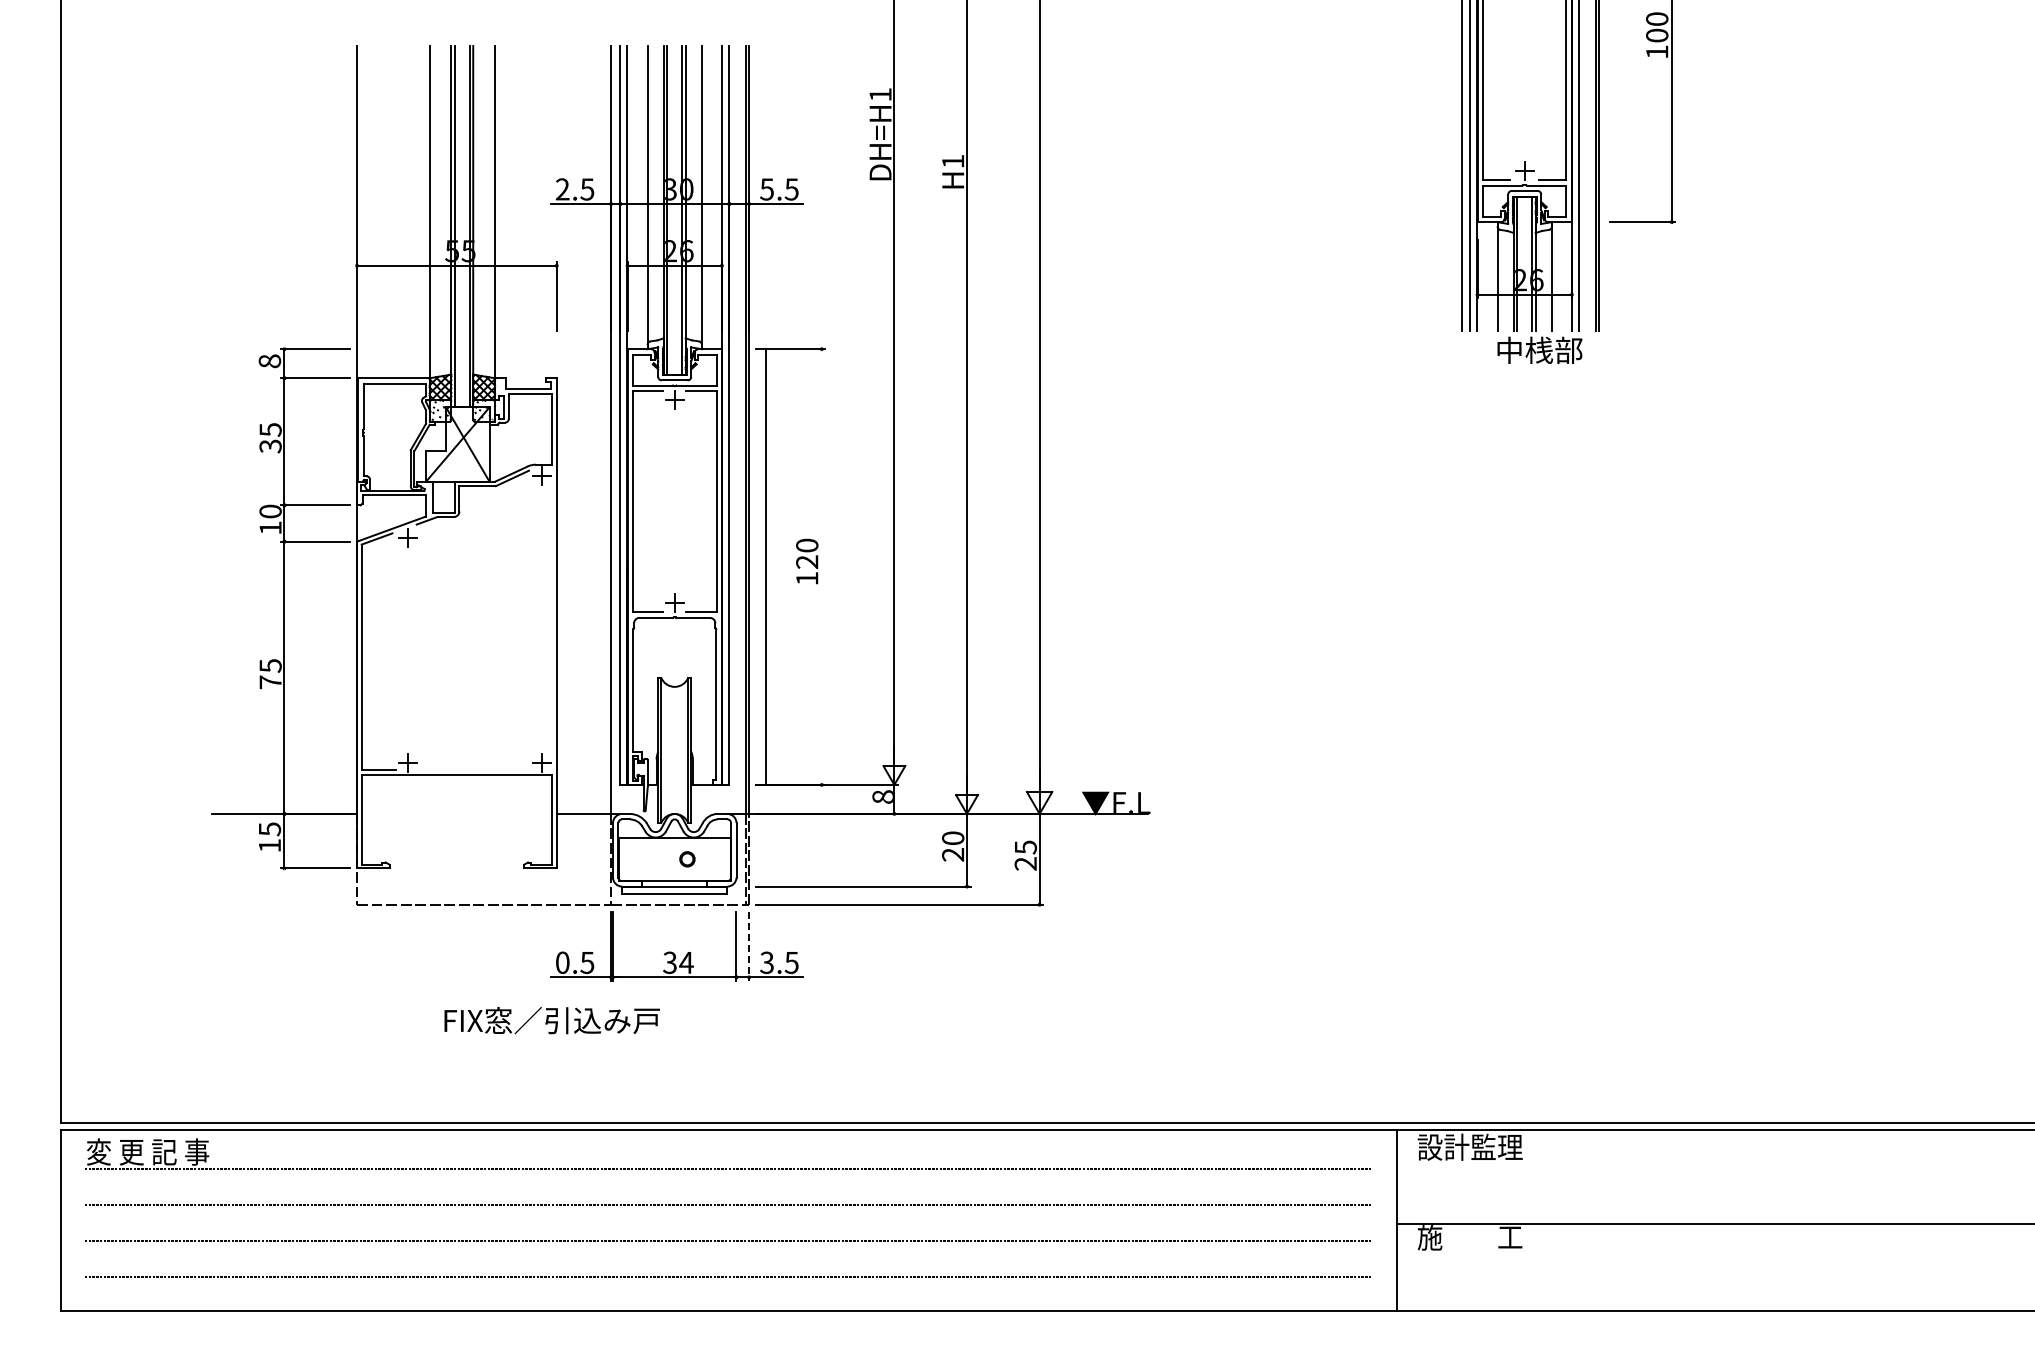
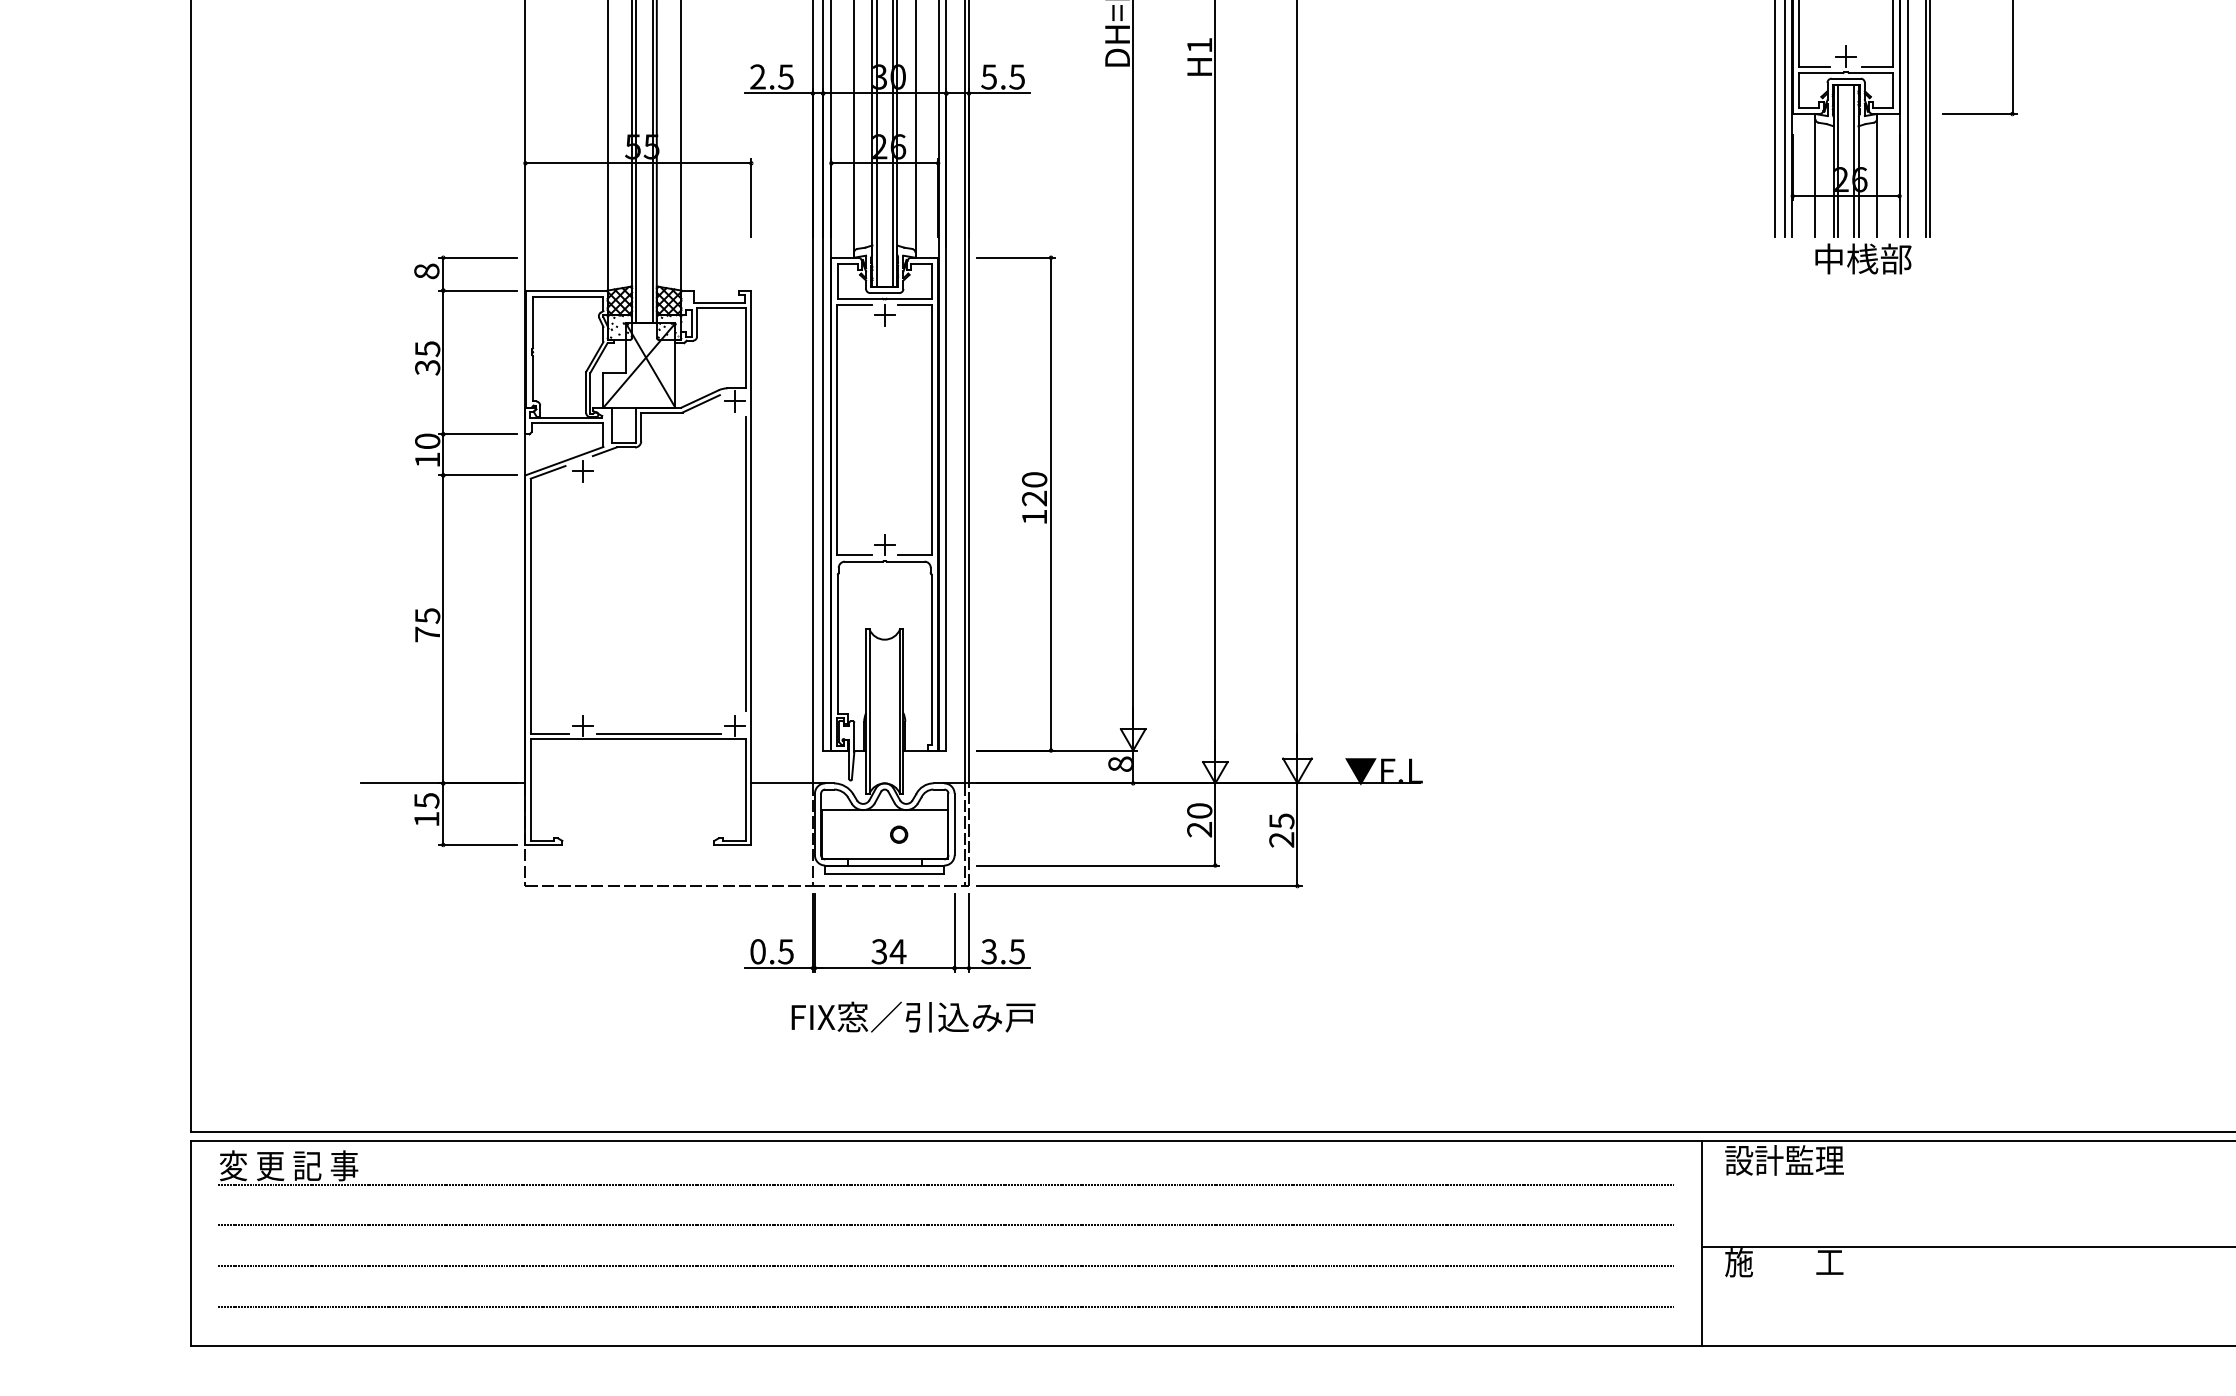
line: (765, 566) -> (1050, 503), moved
line: (552, 619) -> (746, 563), added
line: (475, 770) -> (659, 734), added
line: (749, 946) -> (969, 933), dashed -> solid
text: (551, 1020) -> (912, 1017), moved

